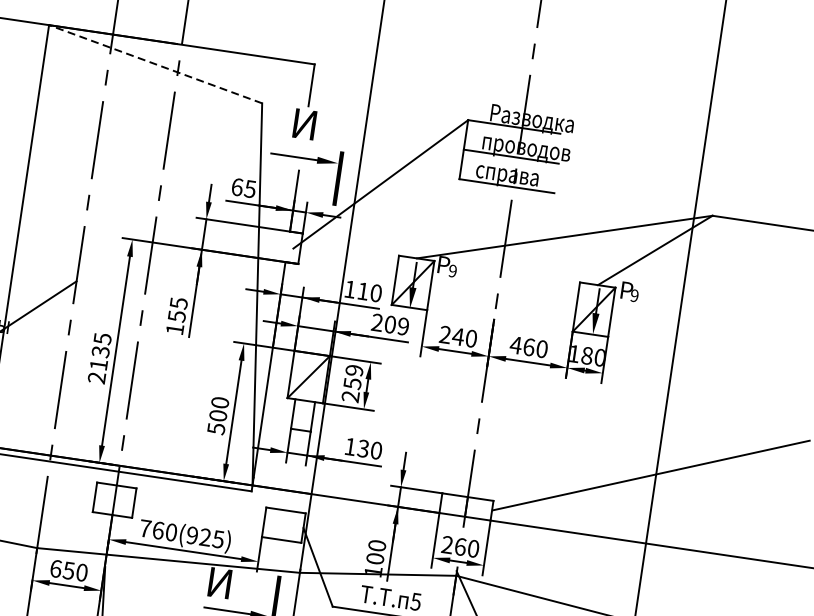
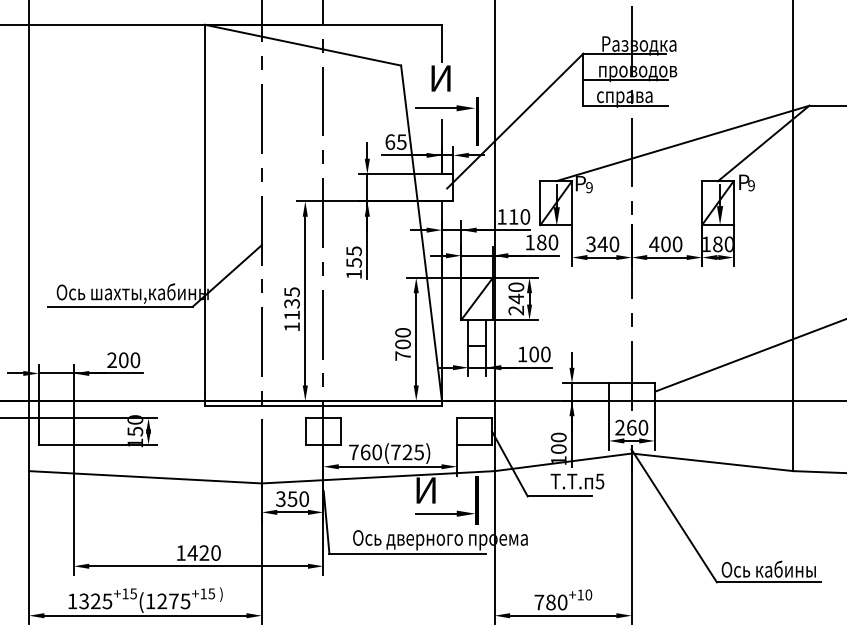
line: (155, 64) -> (302, 45), dashed -> solid
text: (390, 324) -> (541, 242), 209 -> 180
text: (444, 334) -> (590, 244), 240 -> 340
text: (528, 347) -> (665, 244), 460 -> 400
text: (96, 377) -> (291, 326), 2135 -> 1135
text: (353, 377) -> (516, 293), 259 -> 240
text: (215, 428) -> (402, 355), 500 -> 700
text: (362, 448) -> (533, 354), 130 -> 100
text: (191, 535) -> (395, 452), 760(925) -> 760(725)
text: (55, 568) -> (280, 498), 650 -> 350

